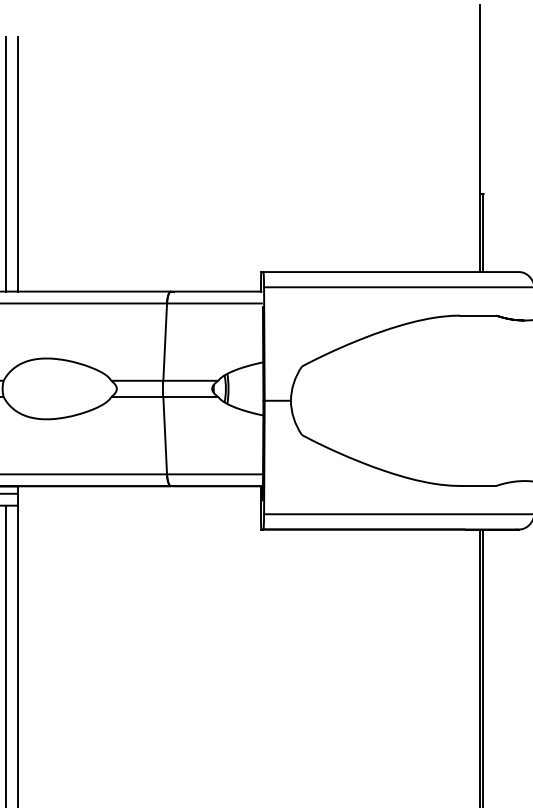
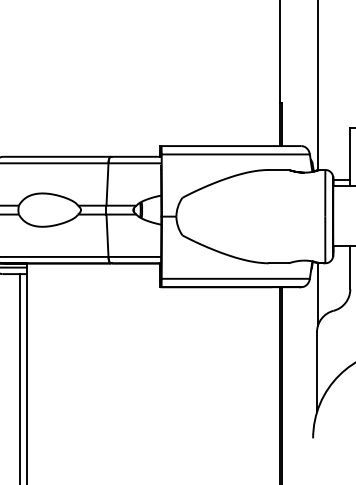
line: (6, 163) -> (20, 86), removed
line: (17, 163) -> (26, 86), removed

